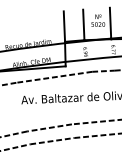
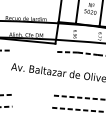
line: (41, 78) -> (32, 50), removed
line: (49, 127) -> (31, 94), removed
line: (52, 140) -> (32, 106), removed

